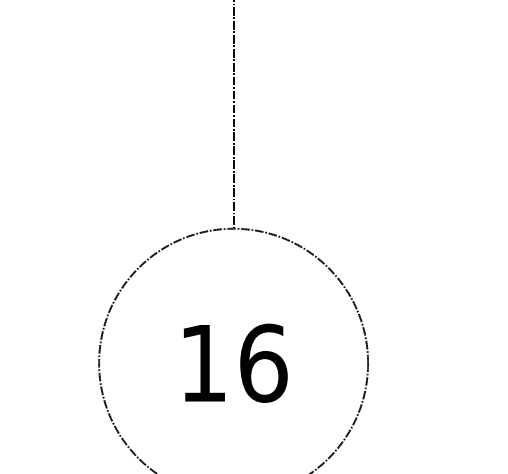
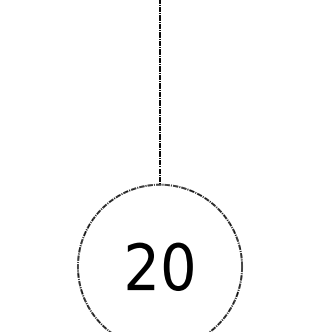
text: (232, 362) -> (159, 266), 16 -> 20

